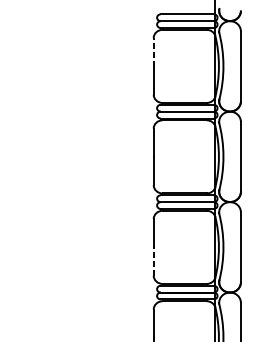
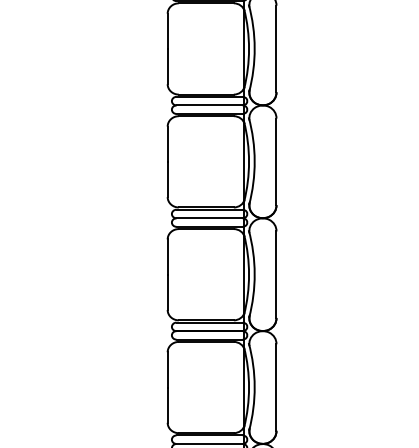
line: (153, 52) -> (167, 31), dashed -> solid
line: (153, 261) -> (167, 292), dashed -> solid

